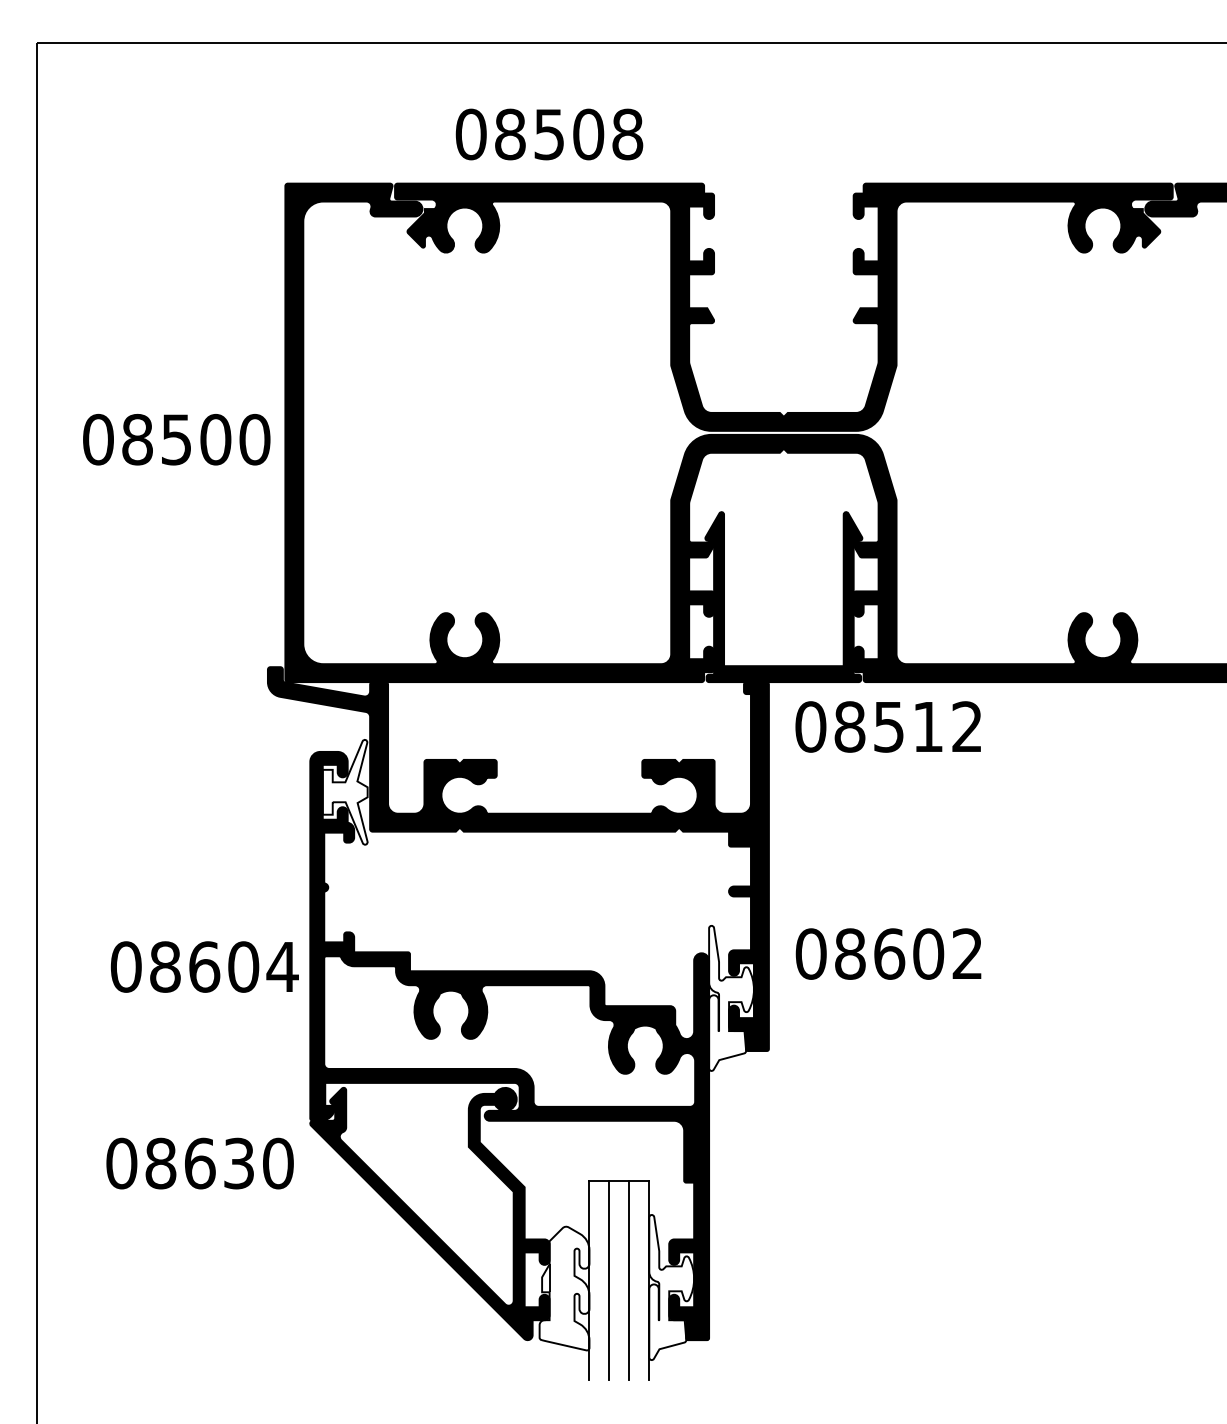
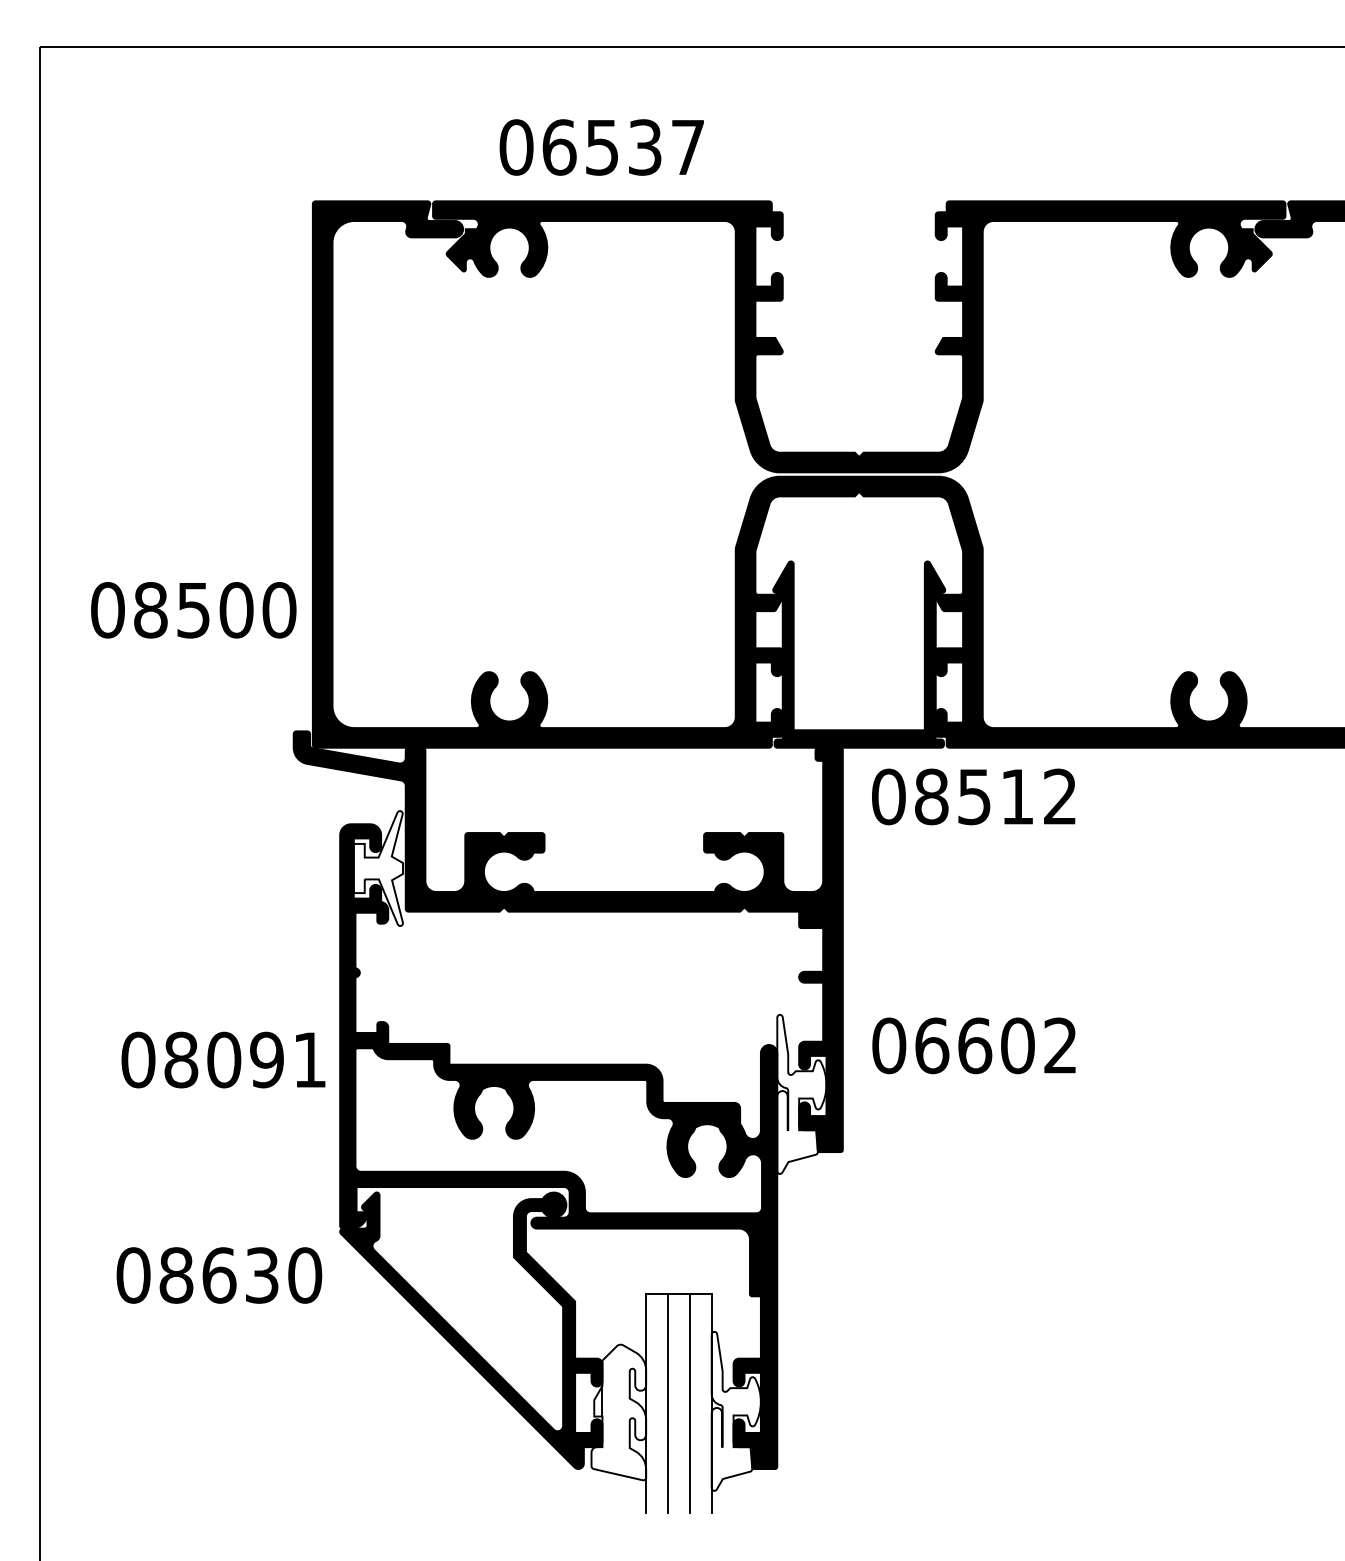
text: (569, 134) -> (624, 147), 08508 -> 06537
text: (176, 439) -> (193, 610), moved
text: (850, 953) -> (932, 1045), 08602 -> 06602
text: (243, 966) -> (266, 1059), 08604 -> 08091

